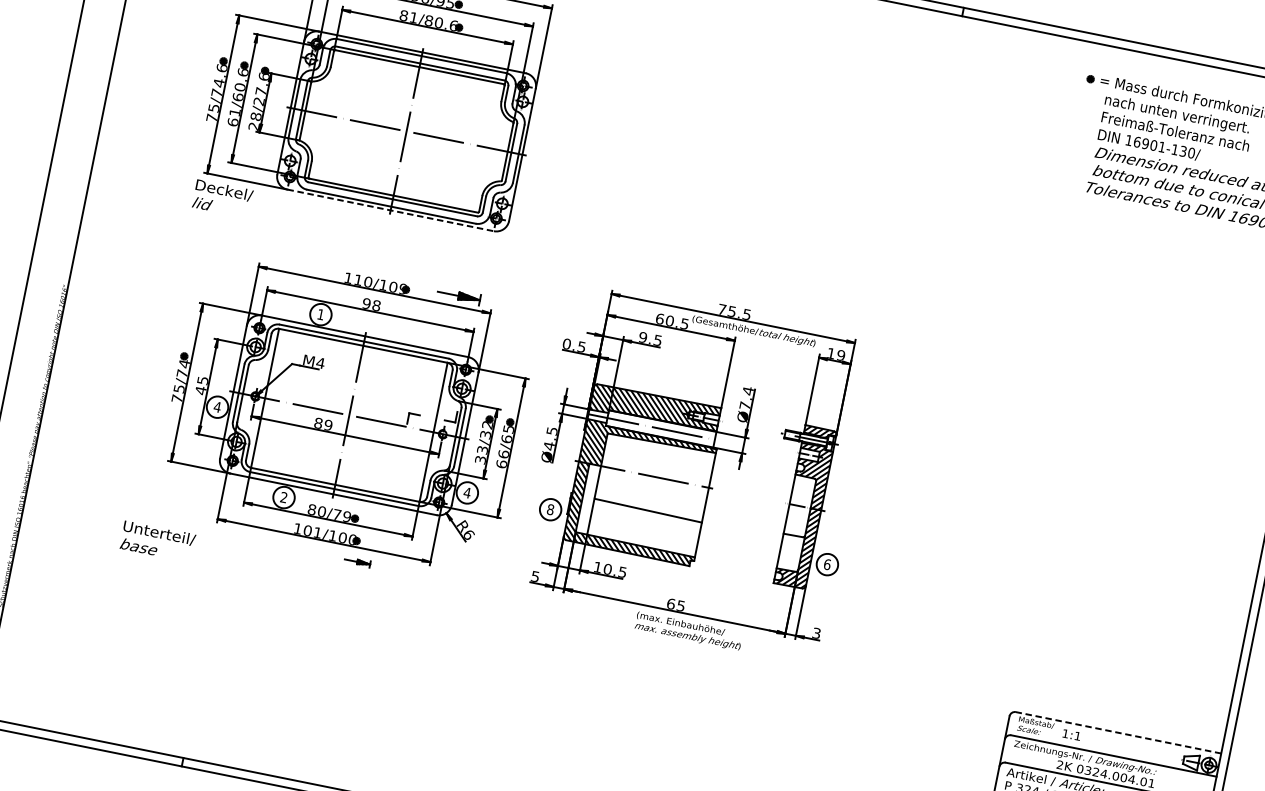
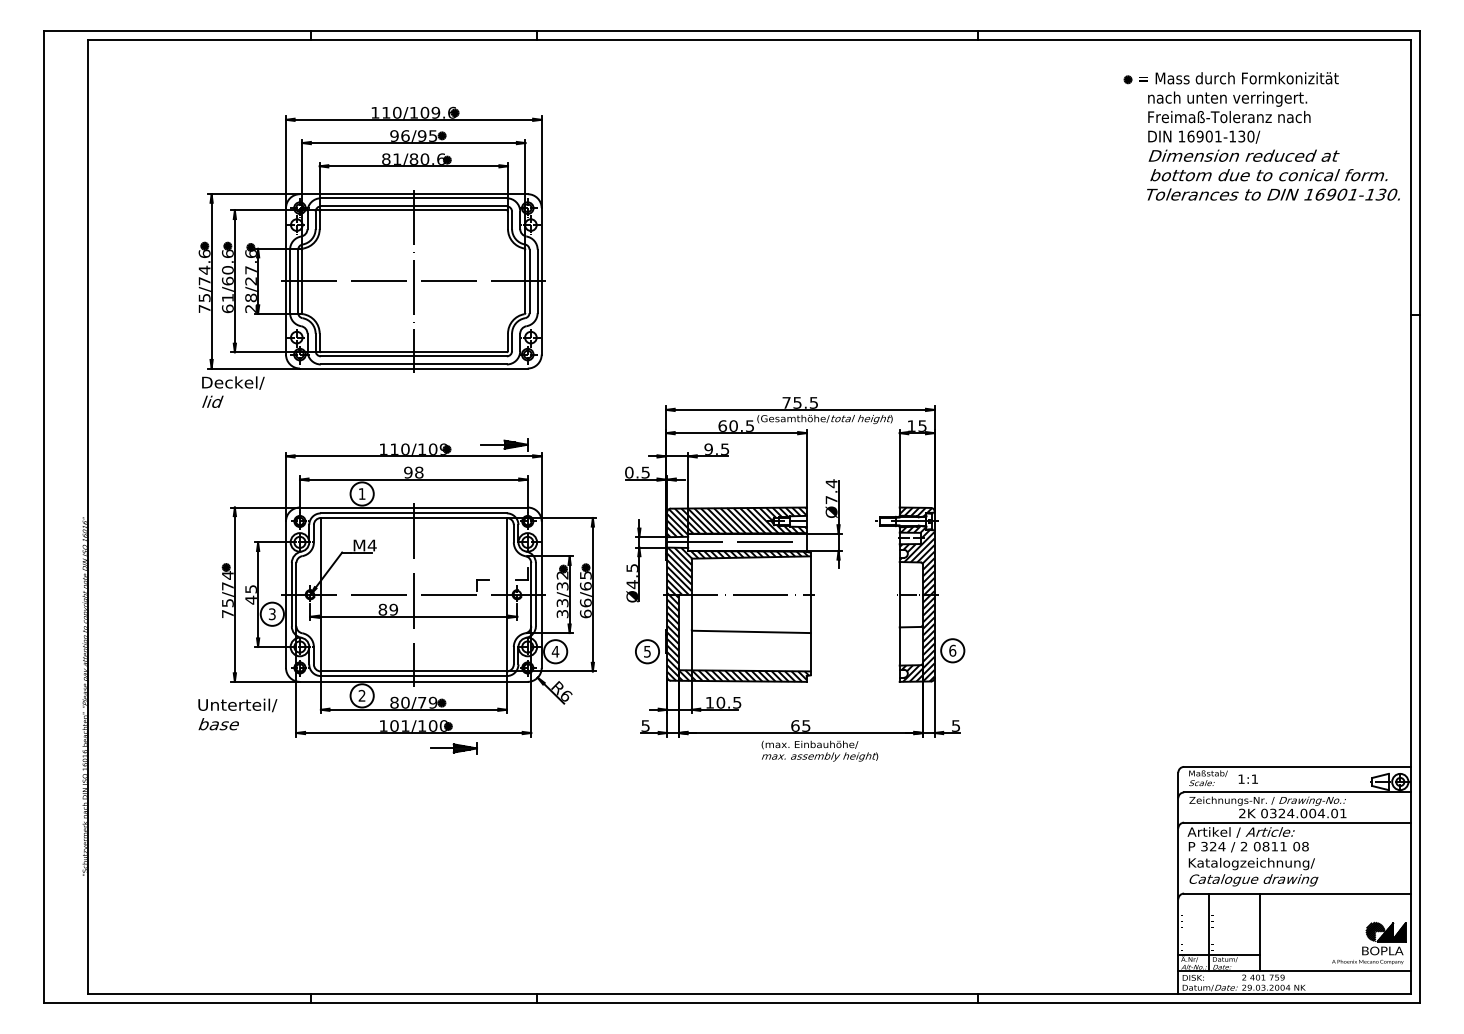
line: (390, 210) -> (413, 368), dashed -> solid
text: (841, 354) -> (922, 425), 19 -> 15
text: (217, 407) -> (272, 614), 4 -> 3
text: (550, 509) -> (647, 651), 8 -> 5
text: (157, 541) -> (237, 714), moved
part: (357, 561) -> (453, 748), size x1.67
text: (817, 633) -> (956, 725), 3 -> 5
line: (1117, 732) -> (1296, 766), dashed -> solid

